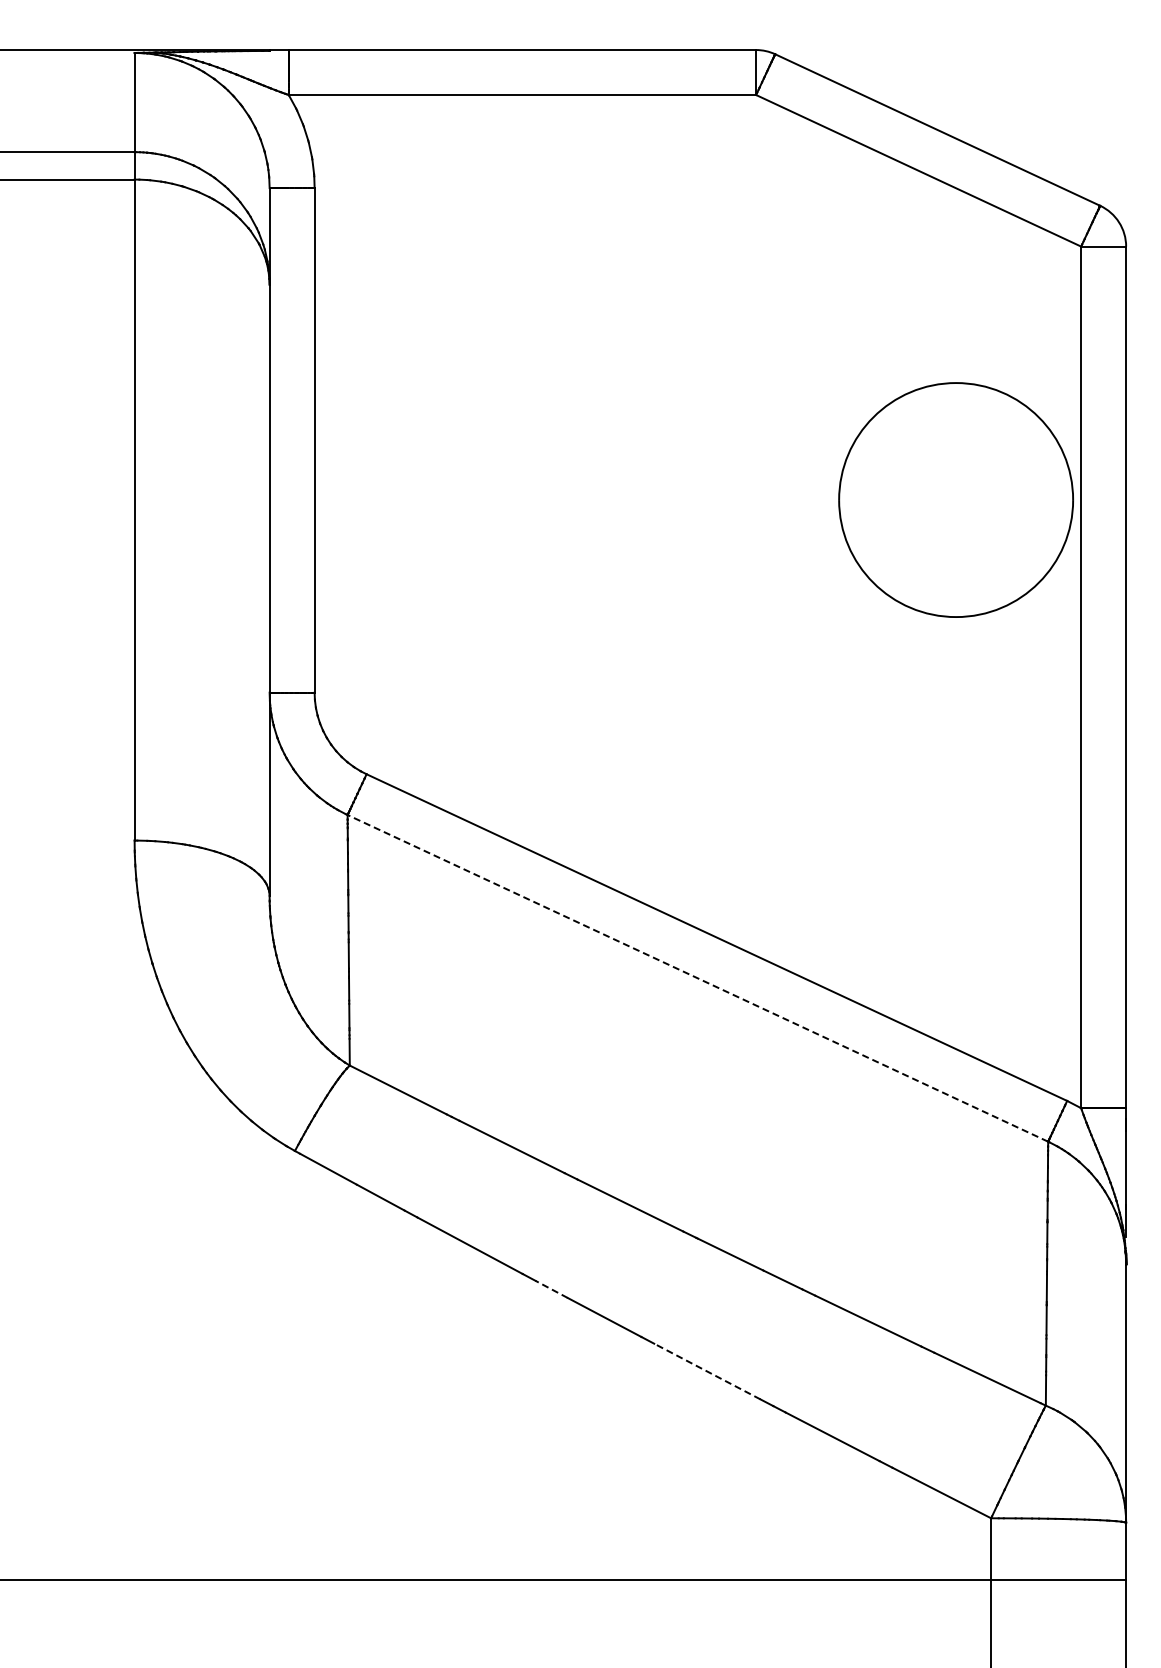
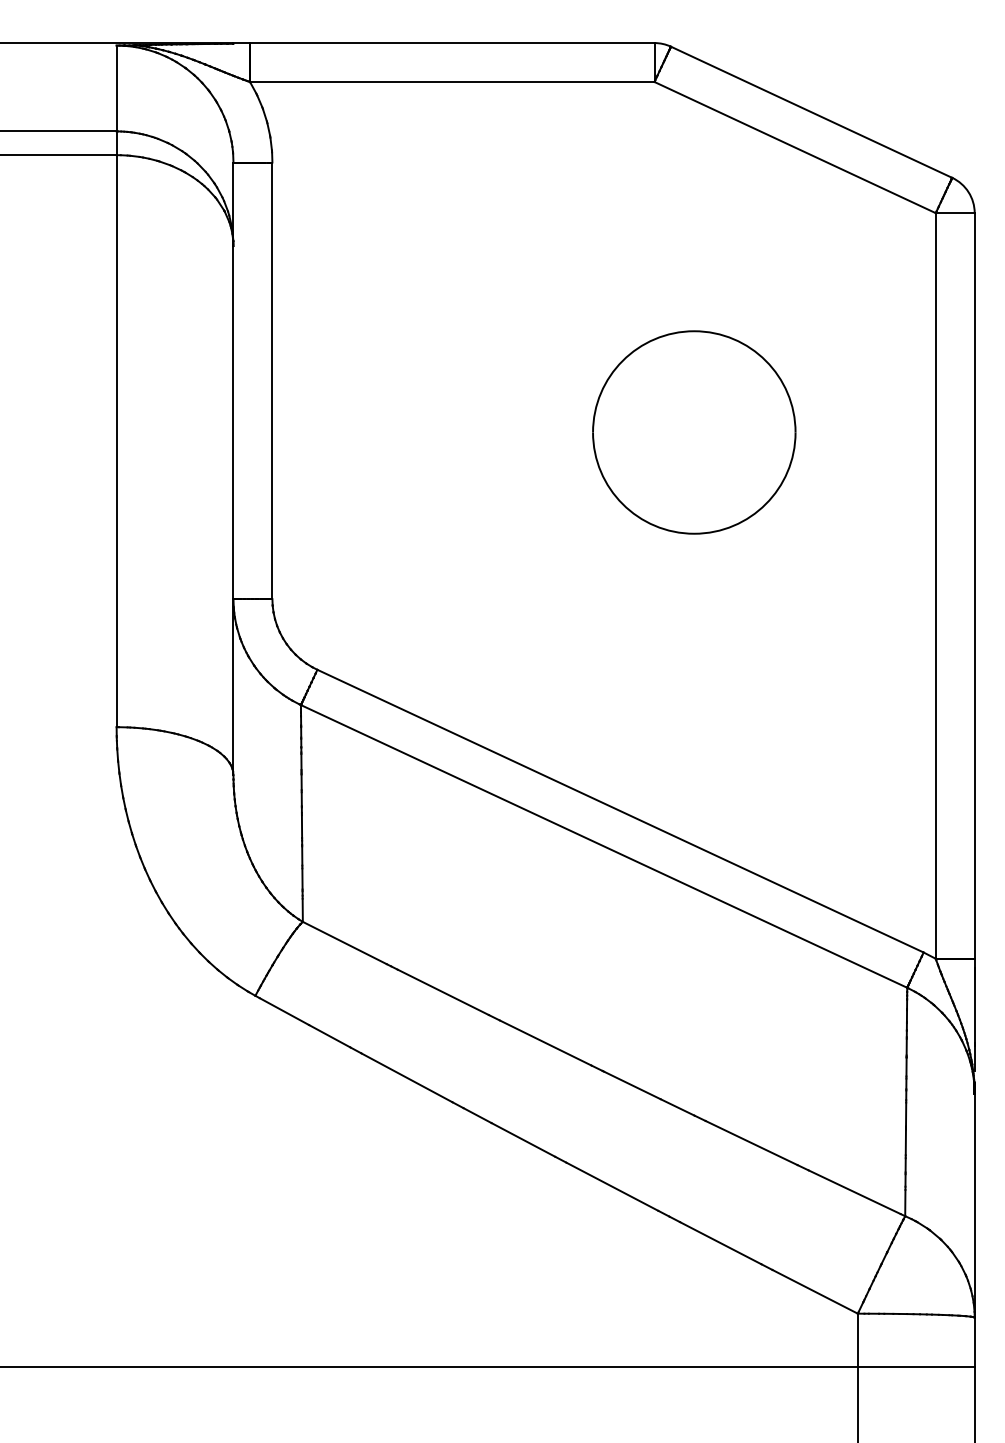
part: (955, 499) -> (693, 432), moved
line: (697, 978) -> (603, 846), dashed -> solid
line: (551, 1289) -> (477, 1115), dashed -> solid
line: (706, 1371) -> (611, 1186), dashed -> solid

